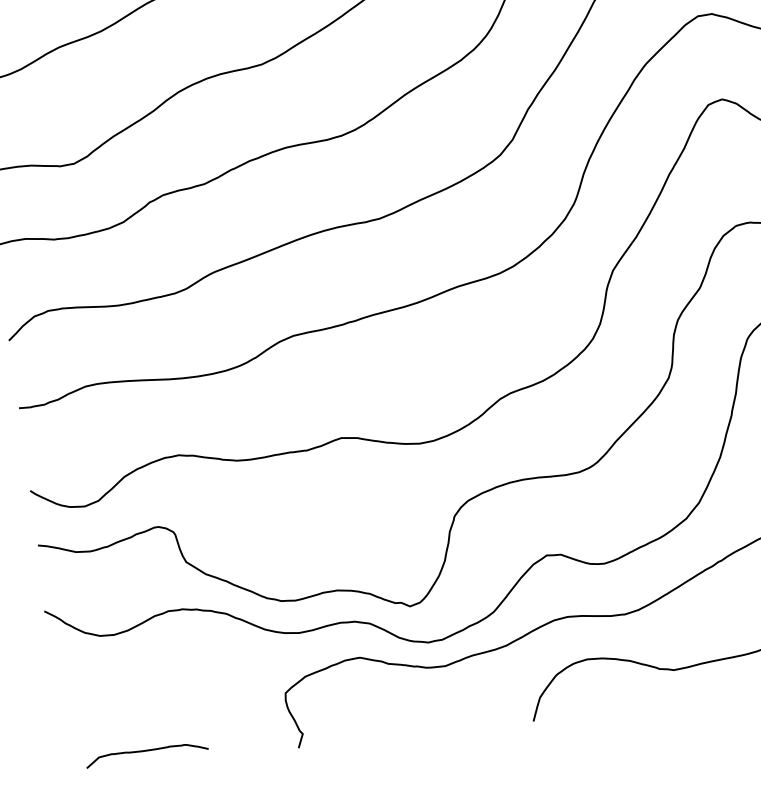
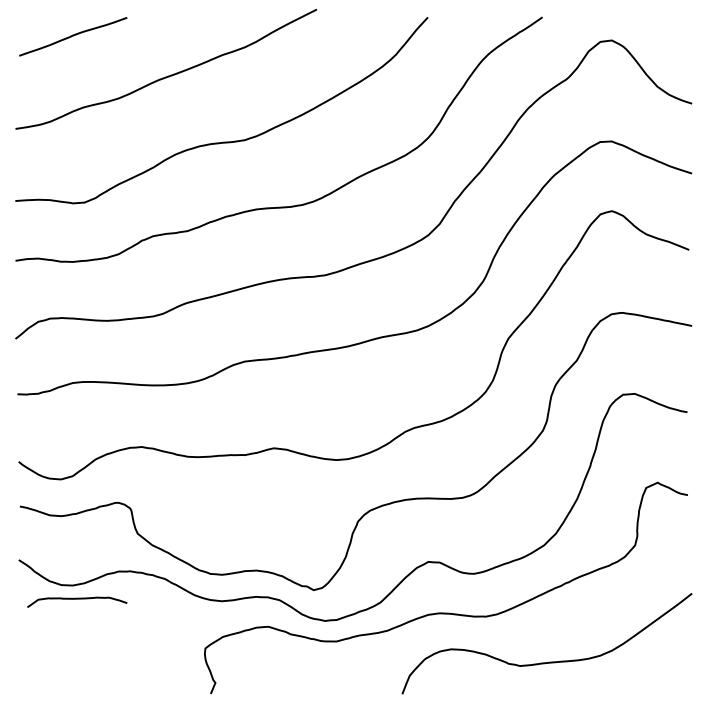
curve: (147, 751) -> (77, 599), moved

